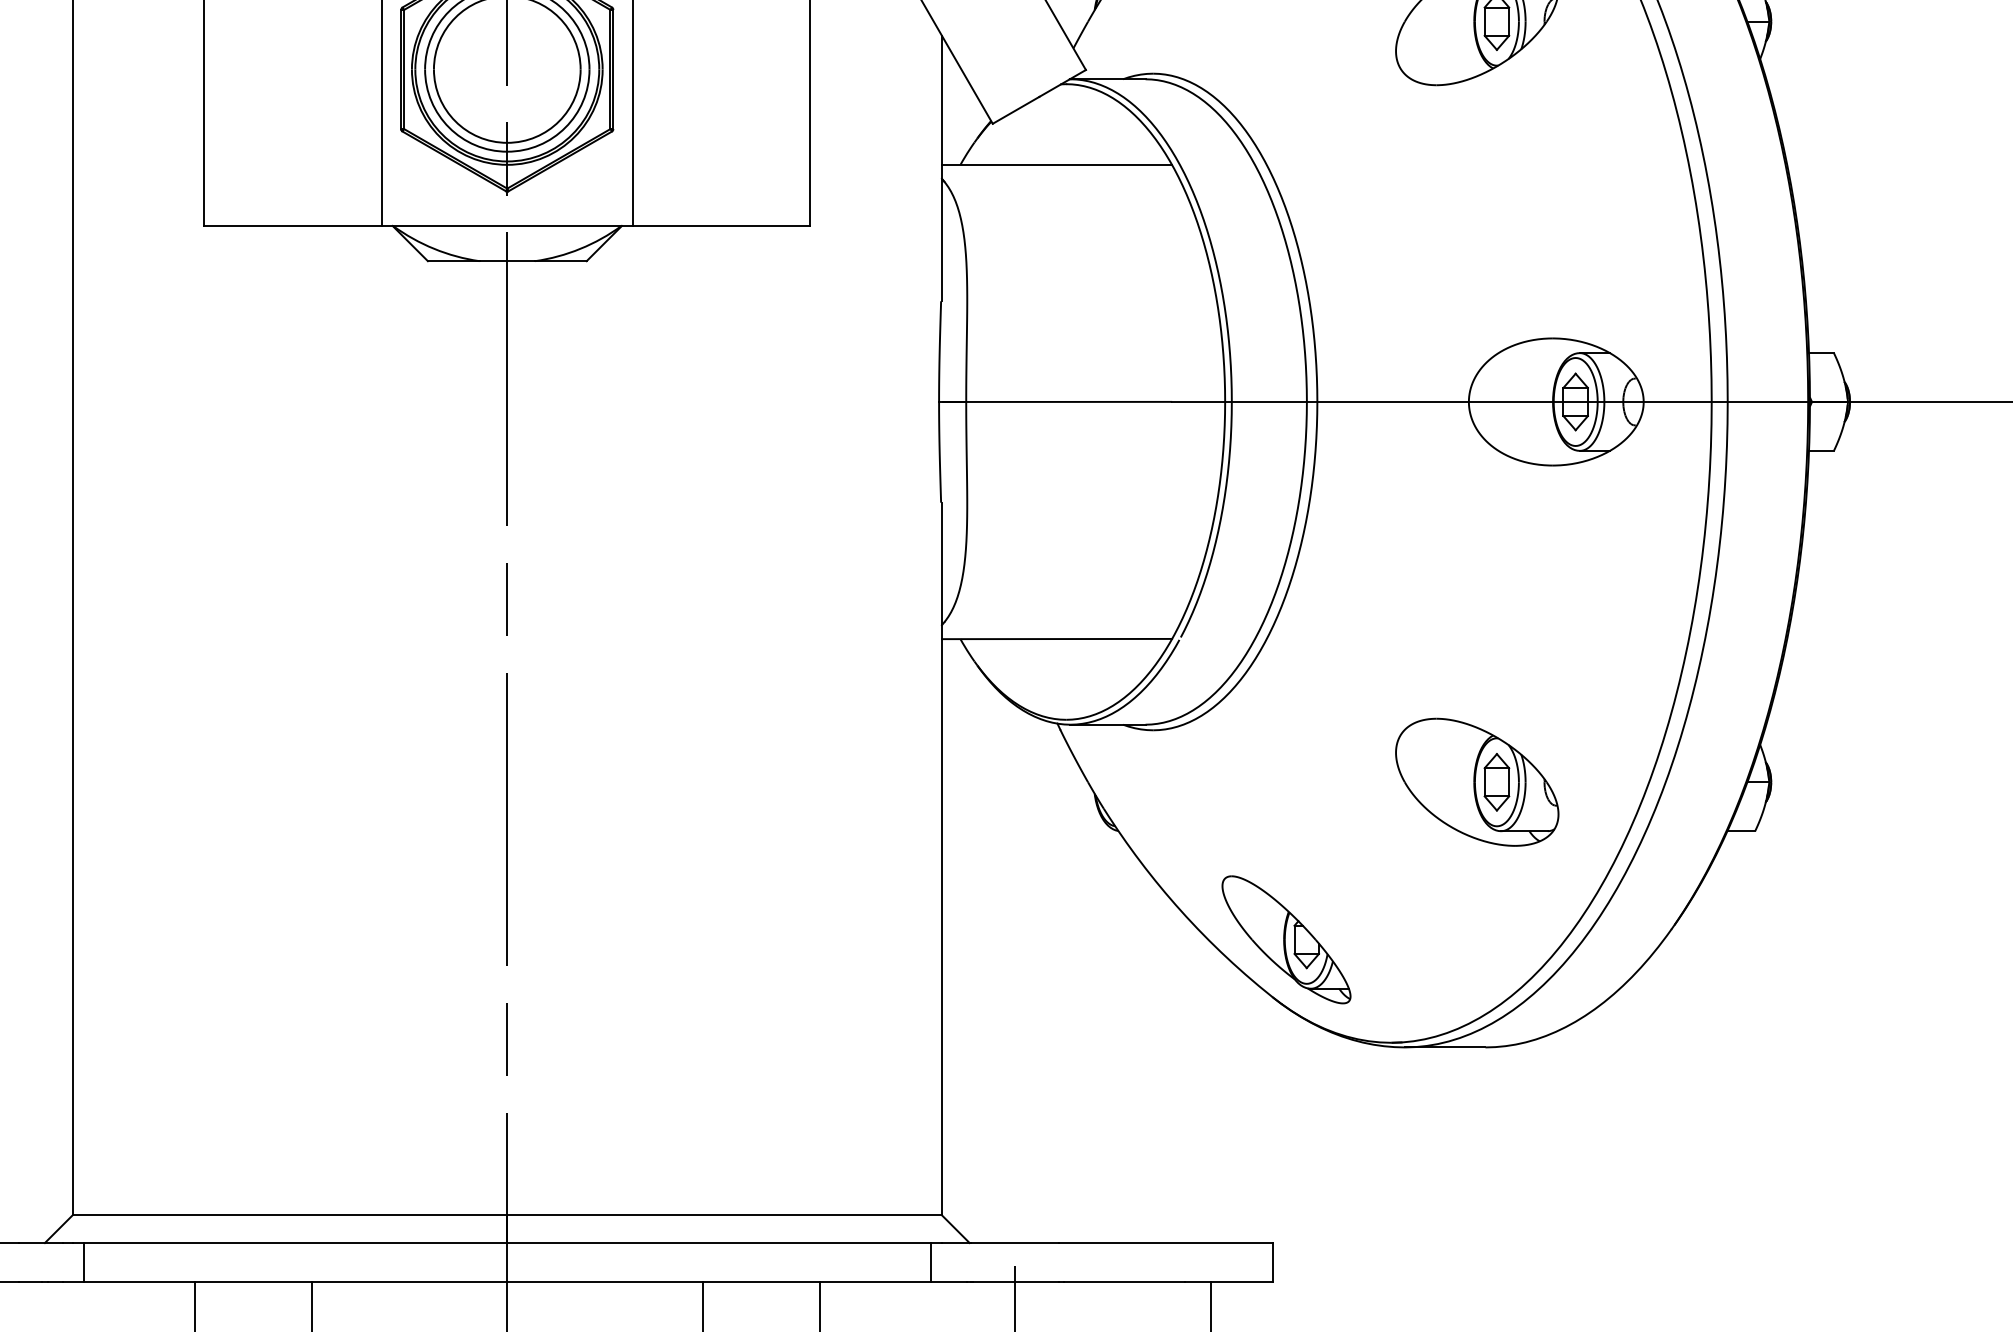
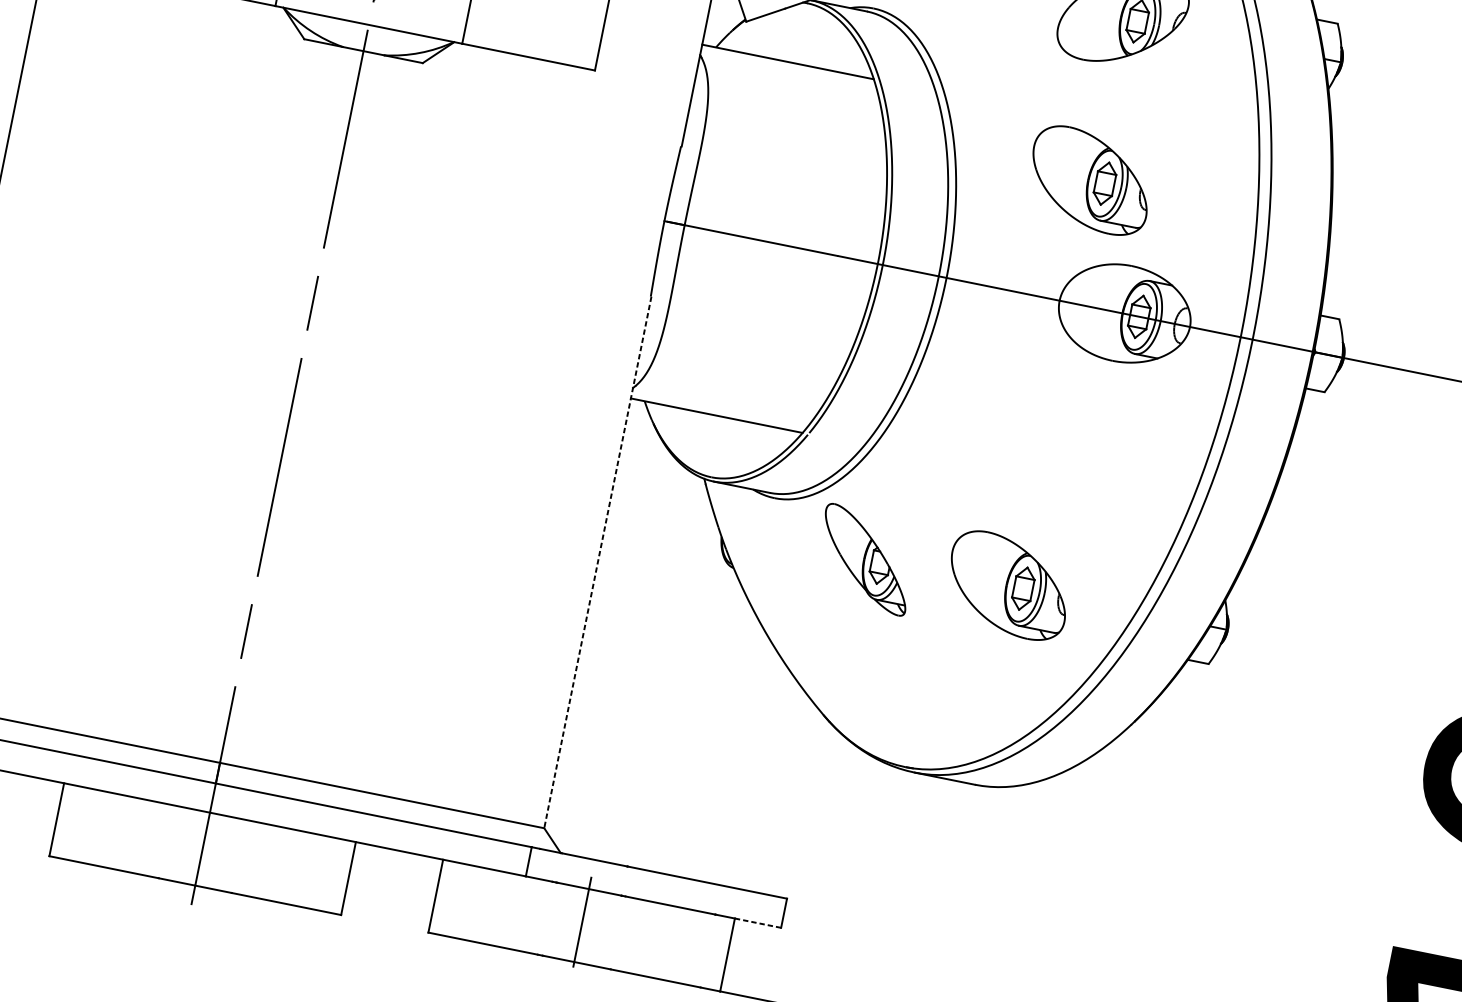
part: (1477, 238) -> (1090, 180), added
line: (941, 859) -> (597, 562), solid -> dashed
part: (1286, 939) -> (865, 559), moved
line: (1242, 1282) -> (758, 923), solid -> dashed

